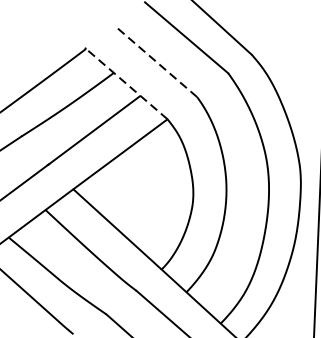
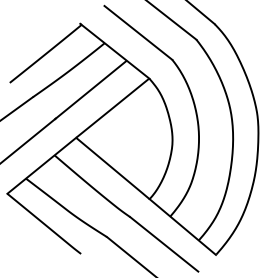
line: (156, 61) -> (138, 32), dashed -> solid
line: (125, 82) -> (114, 50), dashed -> solid

